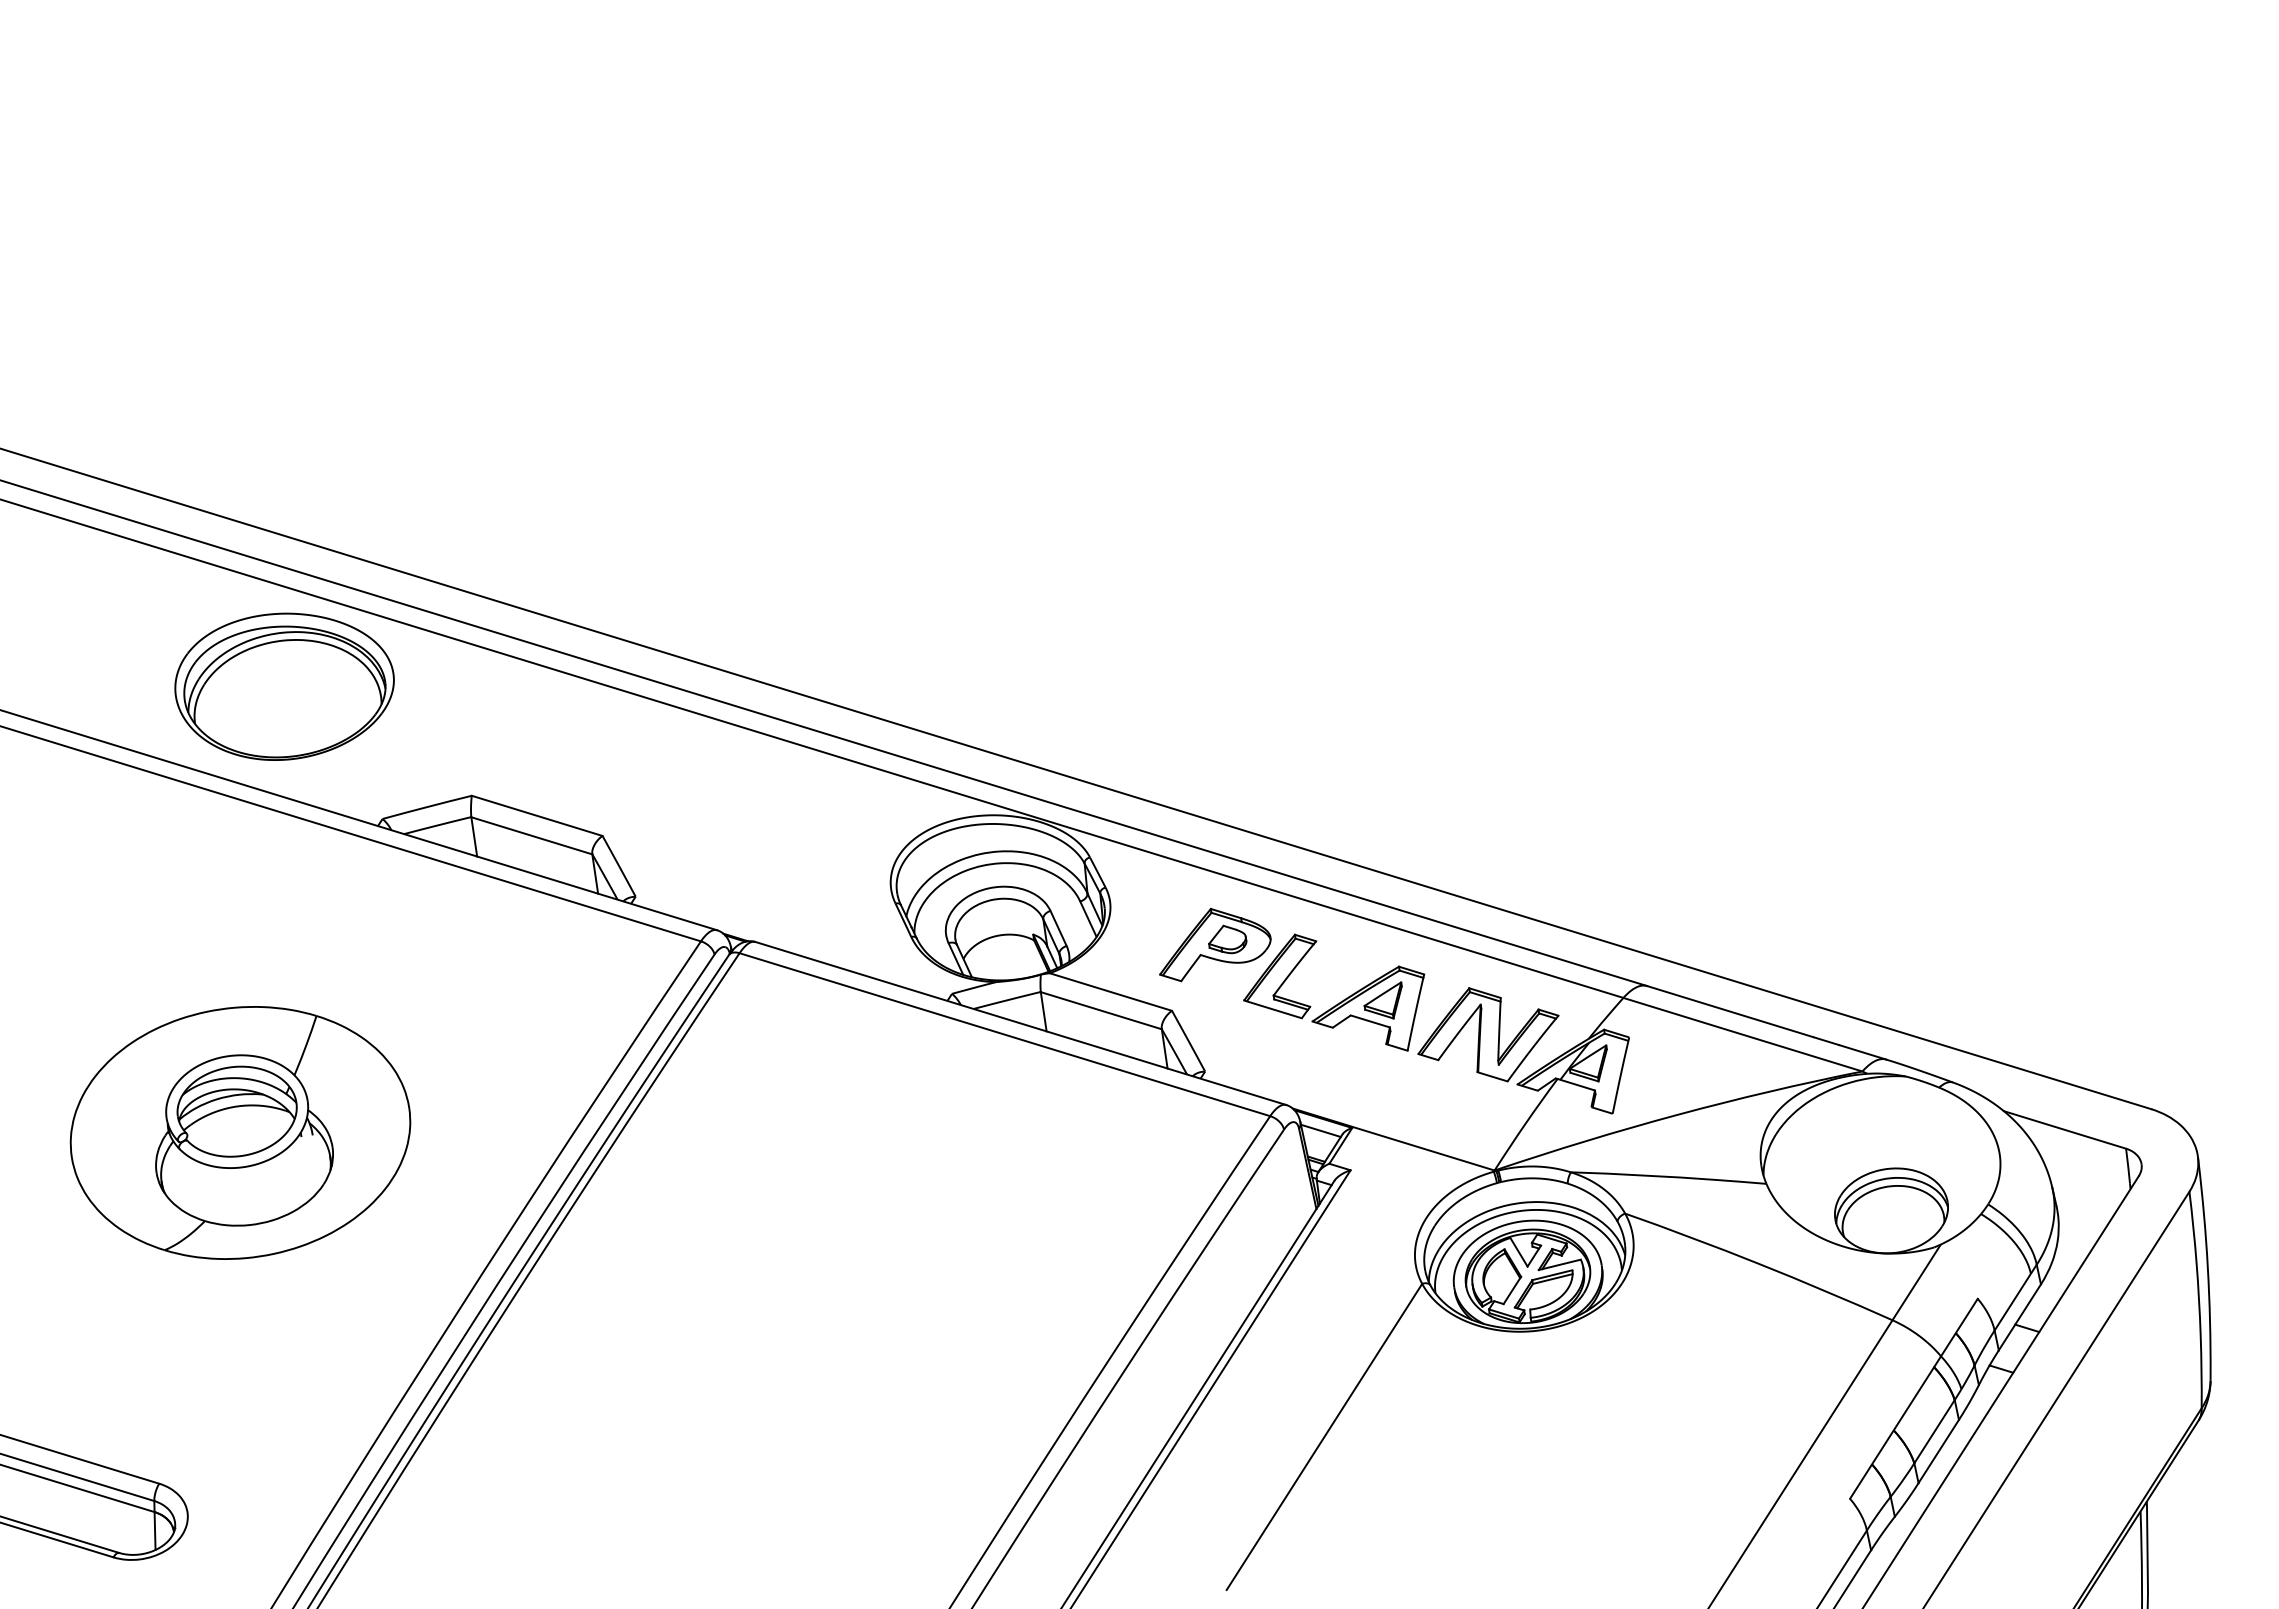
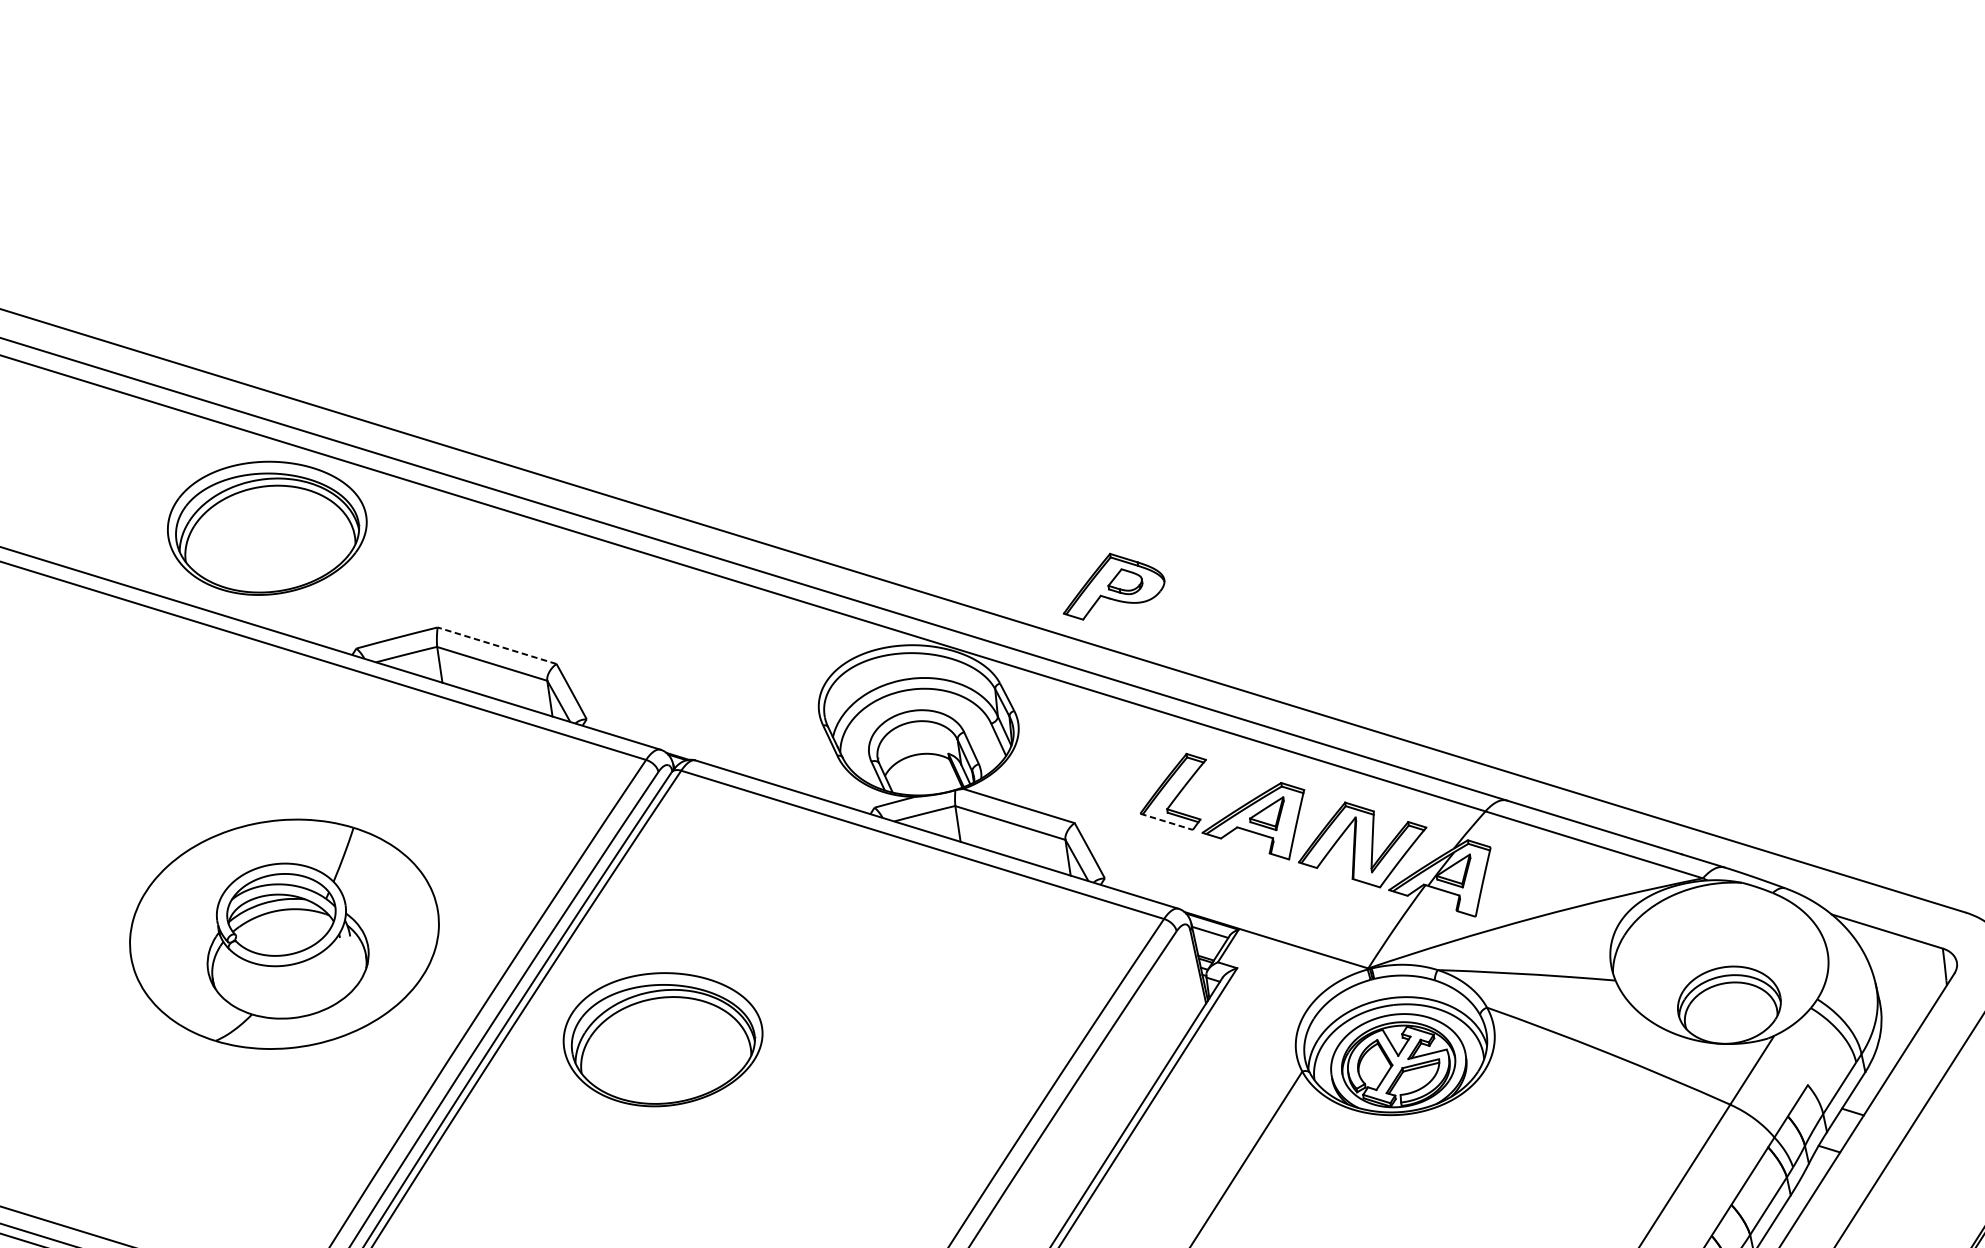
line: (536, 815) -> (496, 645), solid -> dashed
part: (1215, 945) -> (1114, 587), moved
line: (1273, 1009) -> (1167, 821), solid -> dashed
part: (240, 1132) -> (284, 933), moved
part: (719, 1248) -> (662, 1039), added

